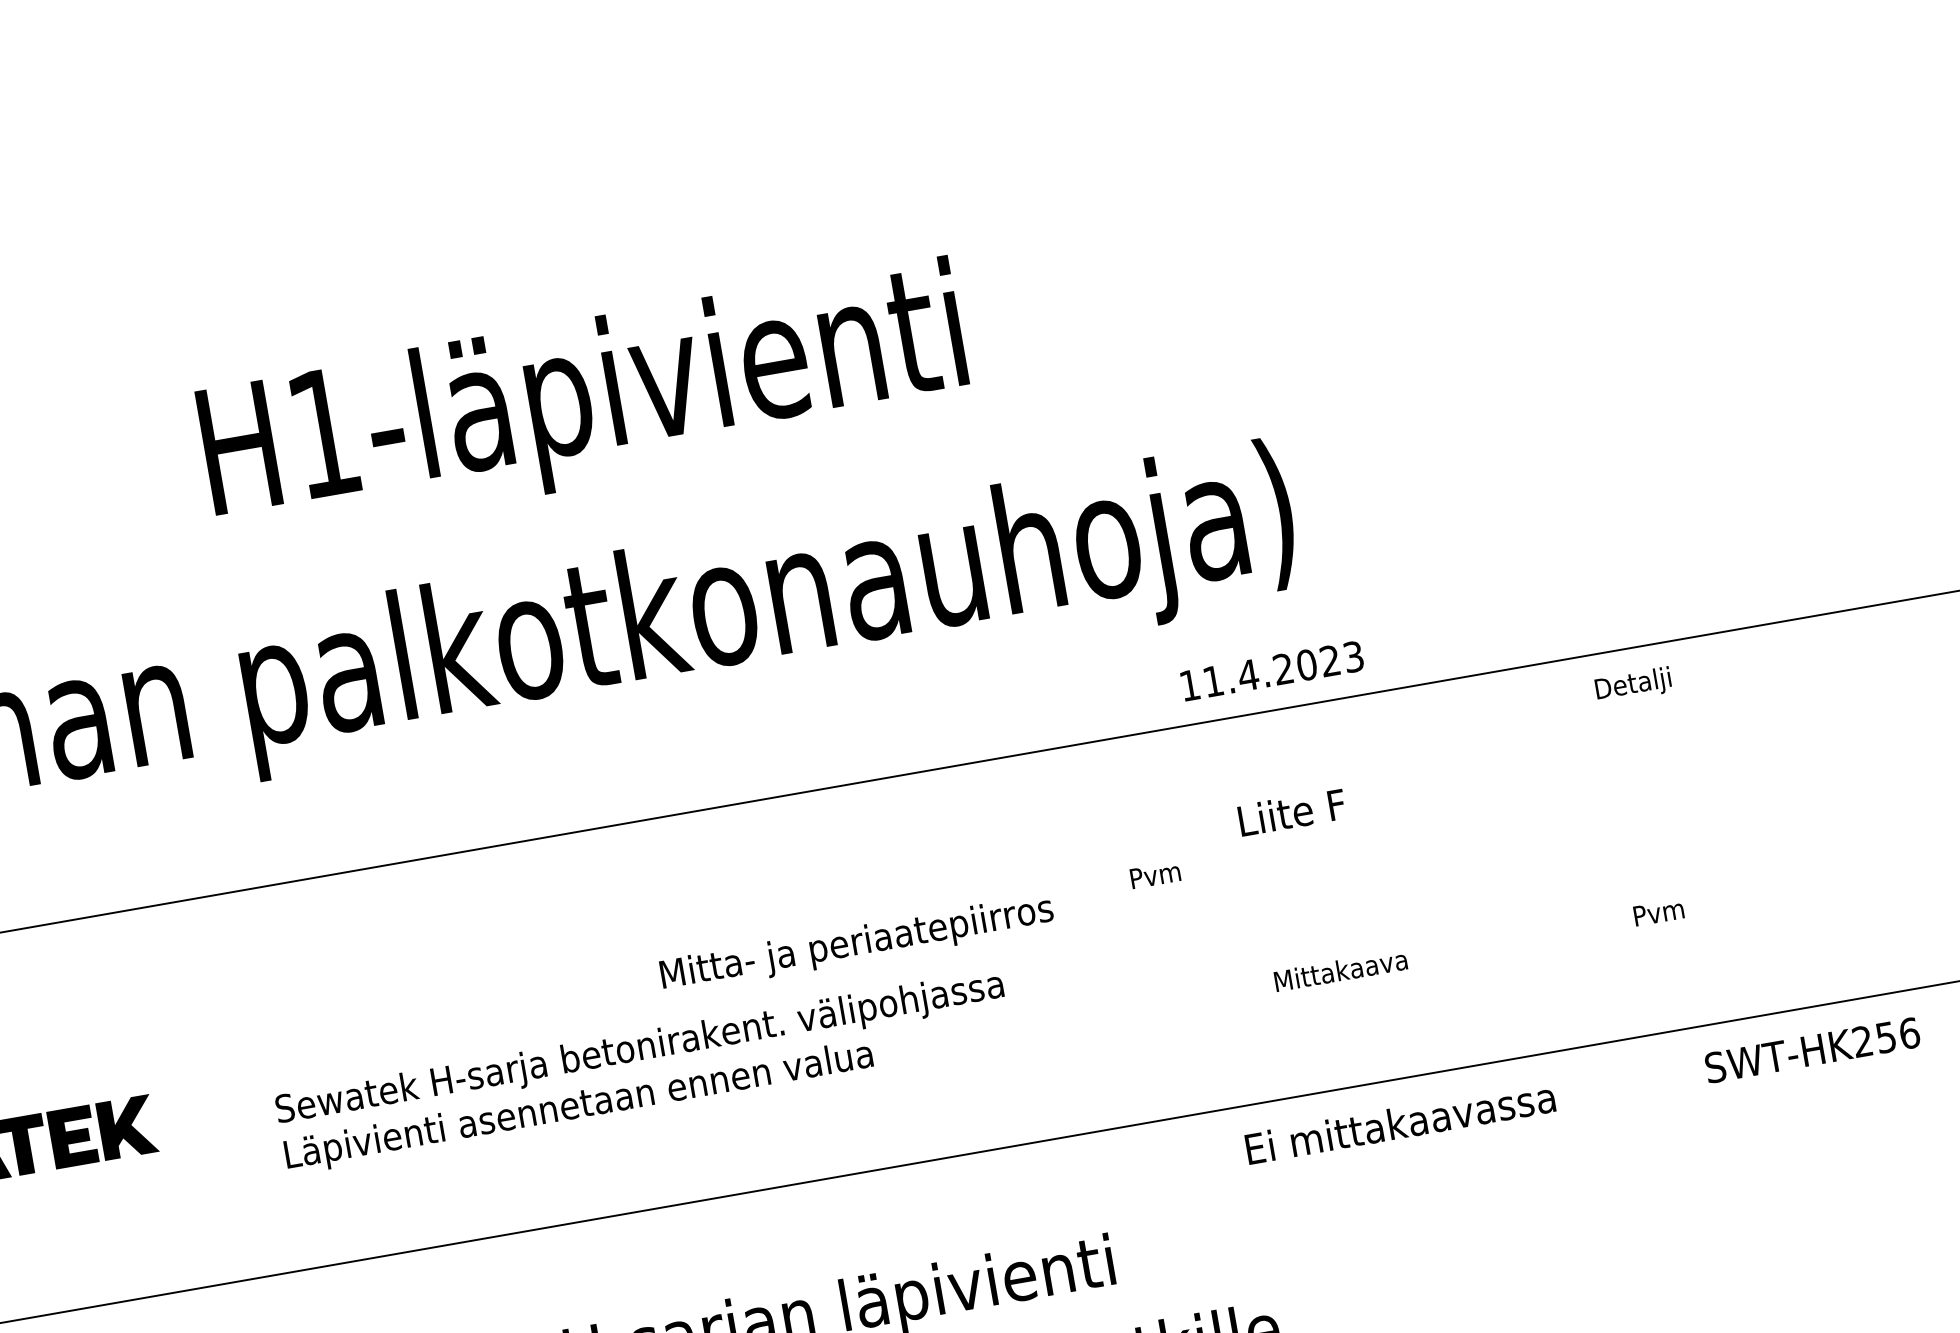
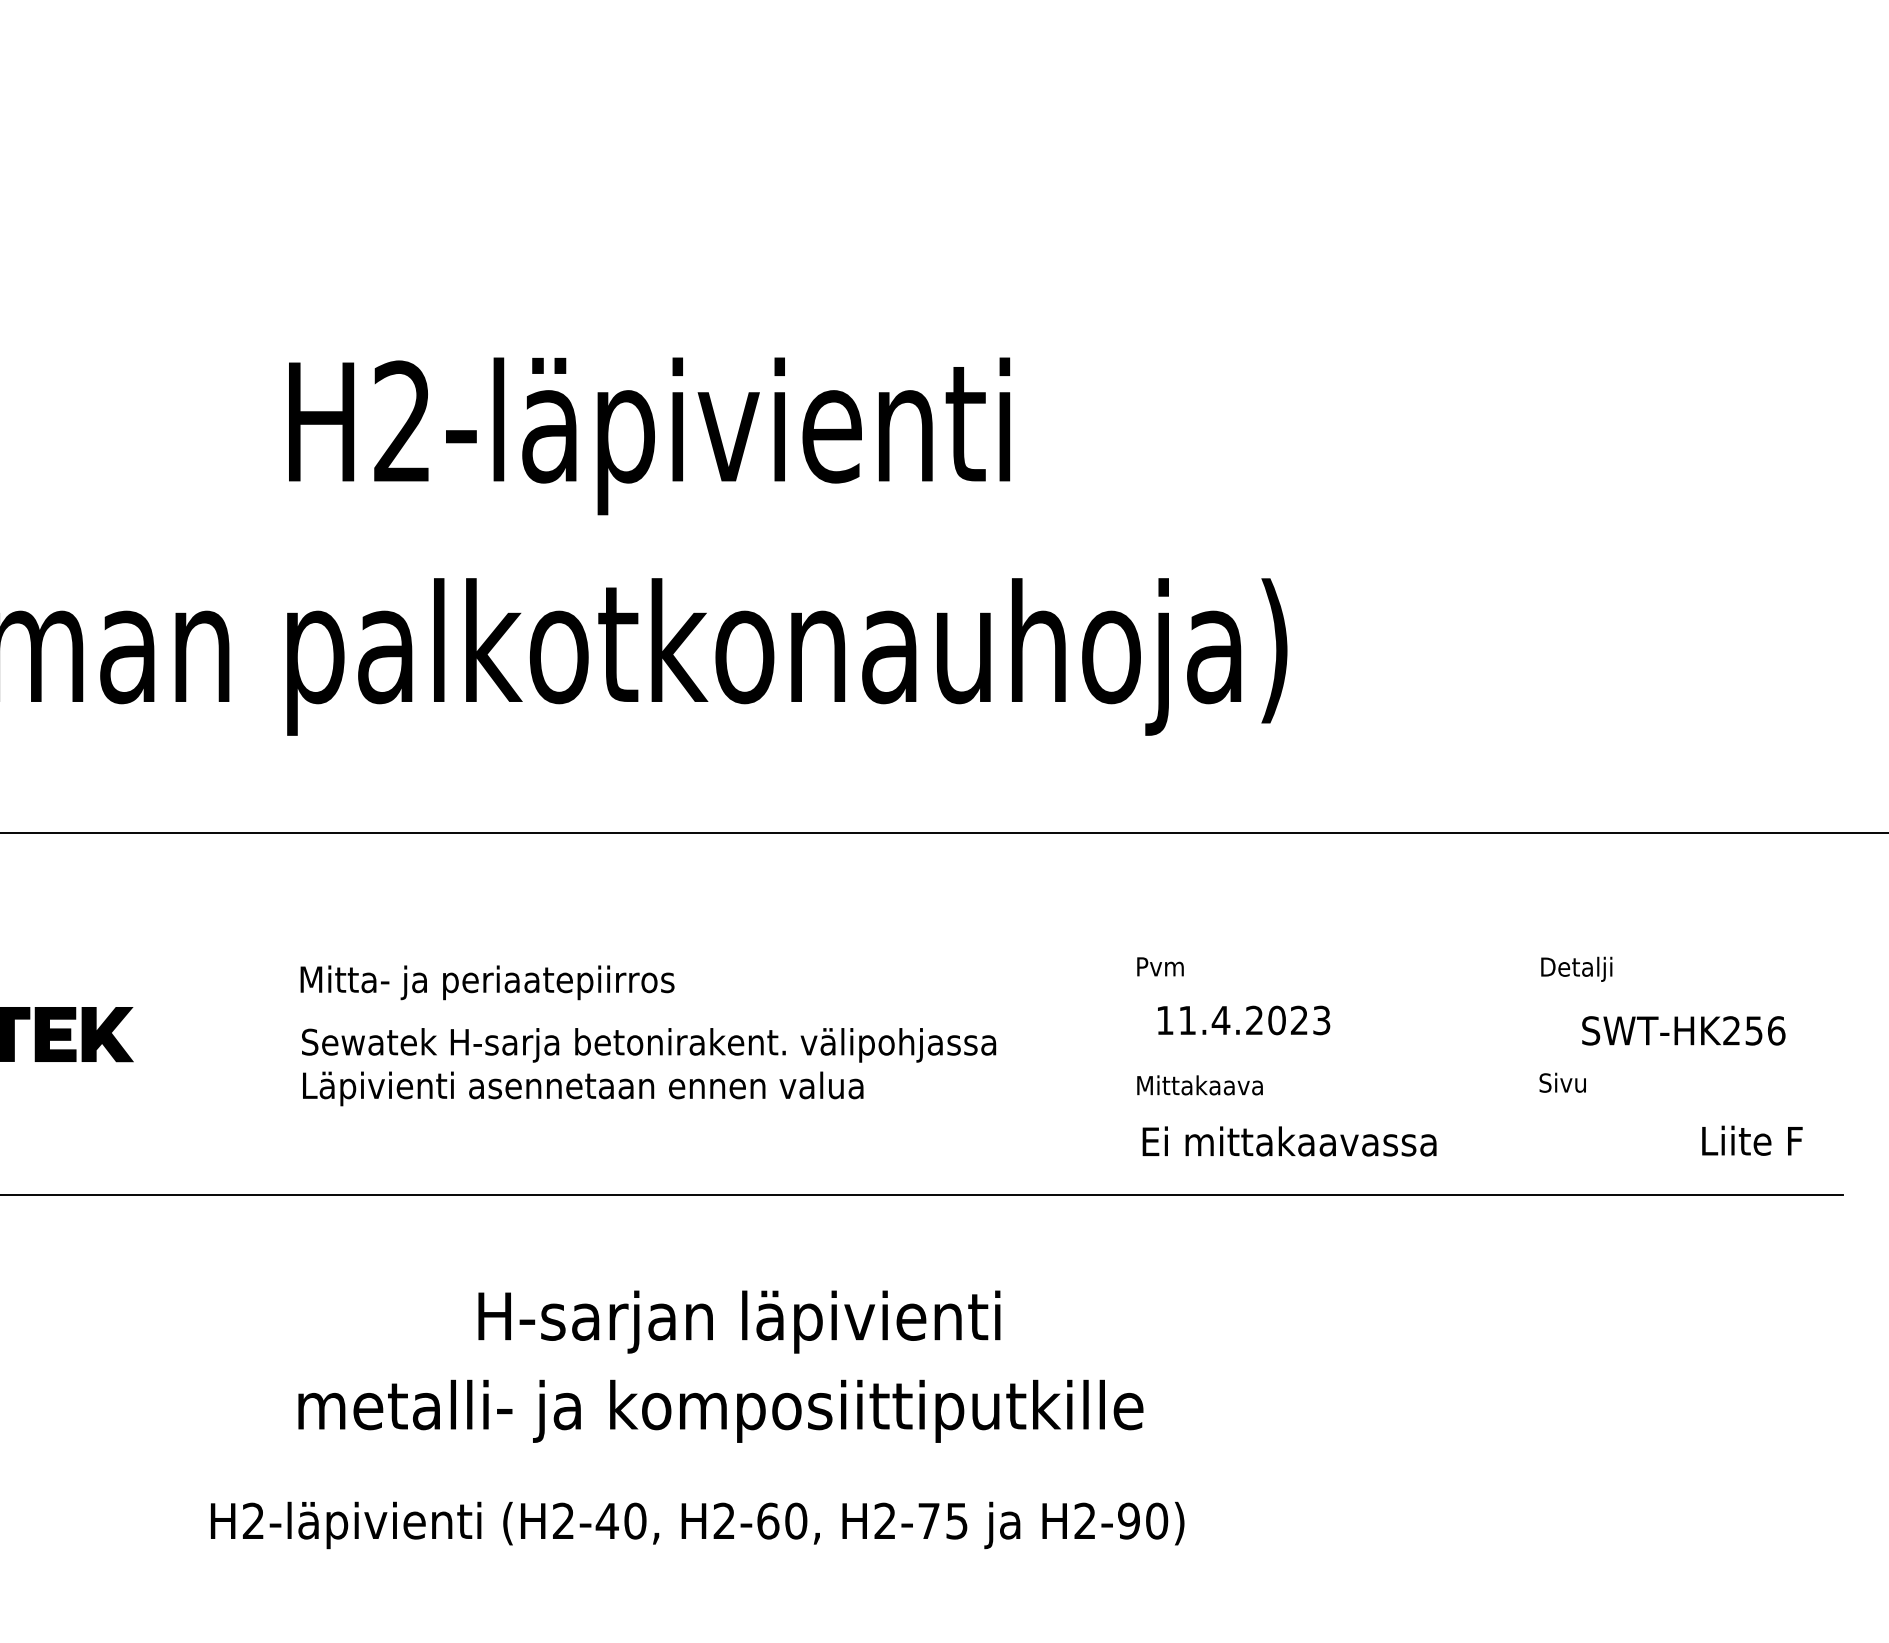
text: (322, 431) -> (401, 420), H1-läpivienti -> H2-läpivienti
text: (1272, 671) -> (1244, 1020), moved
text: (1633, 684) -> (1576, 968), moved
text: (1292, 812) -> (1752, 1140), moved
text: (1155, 874) -> (1160, 966), moved
text: (1657, 912) -> (1562, 1082), Pvm -> Sivu
text: (857, 944) -> (487, 982), moved
text: (1340, 970) -> (1199, 1085), moved
text: (1812, 1050) -> (1683, 1030), moved
text: (644, 1072) -> (649, 1067), moved
text: (1400, 1123) -> (1289, 1141), moved

